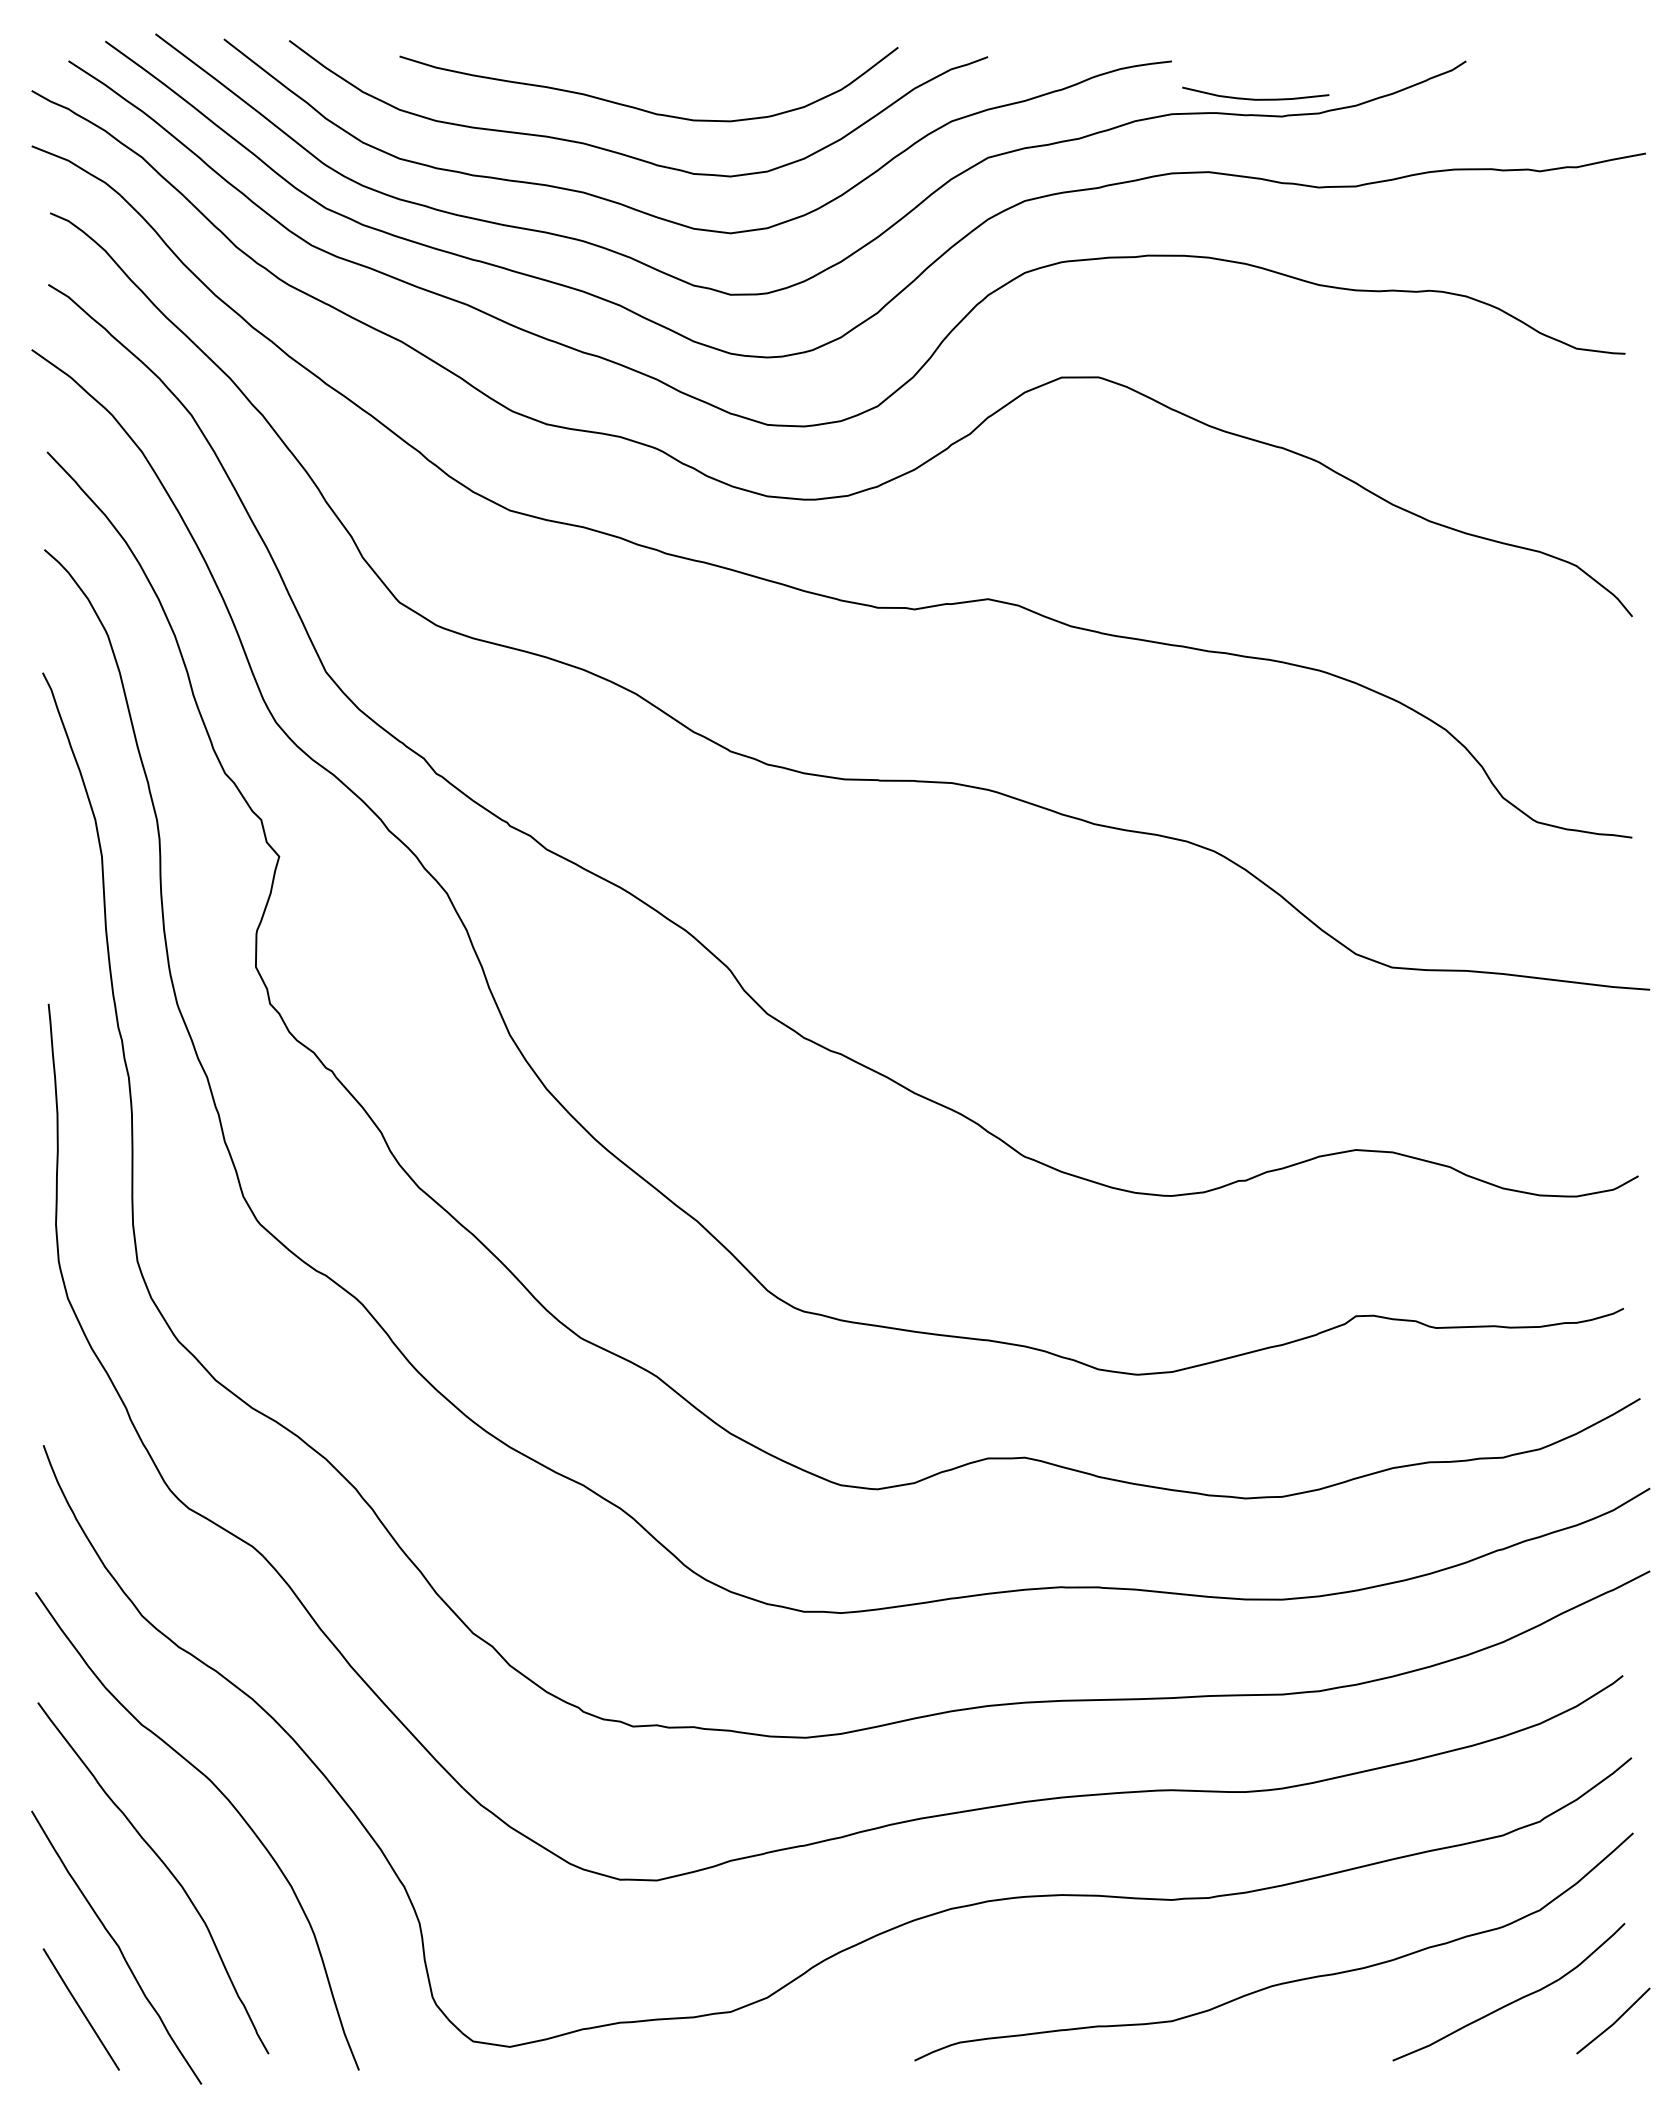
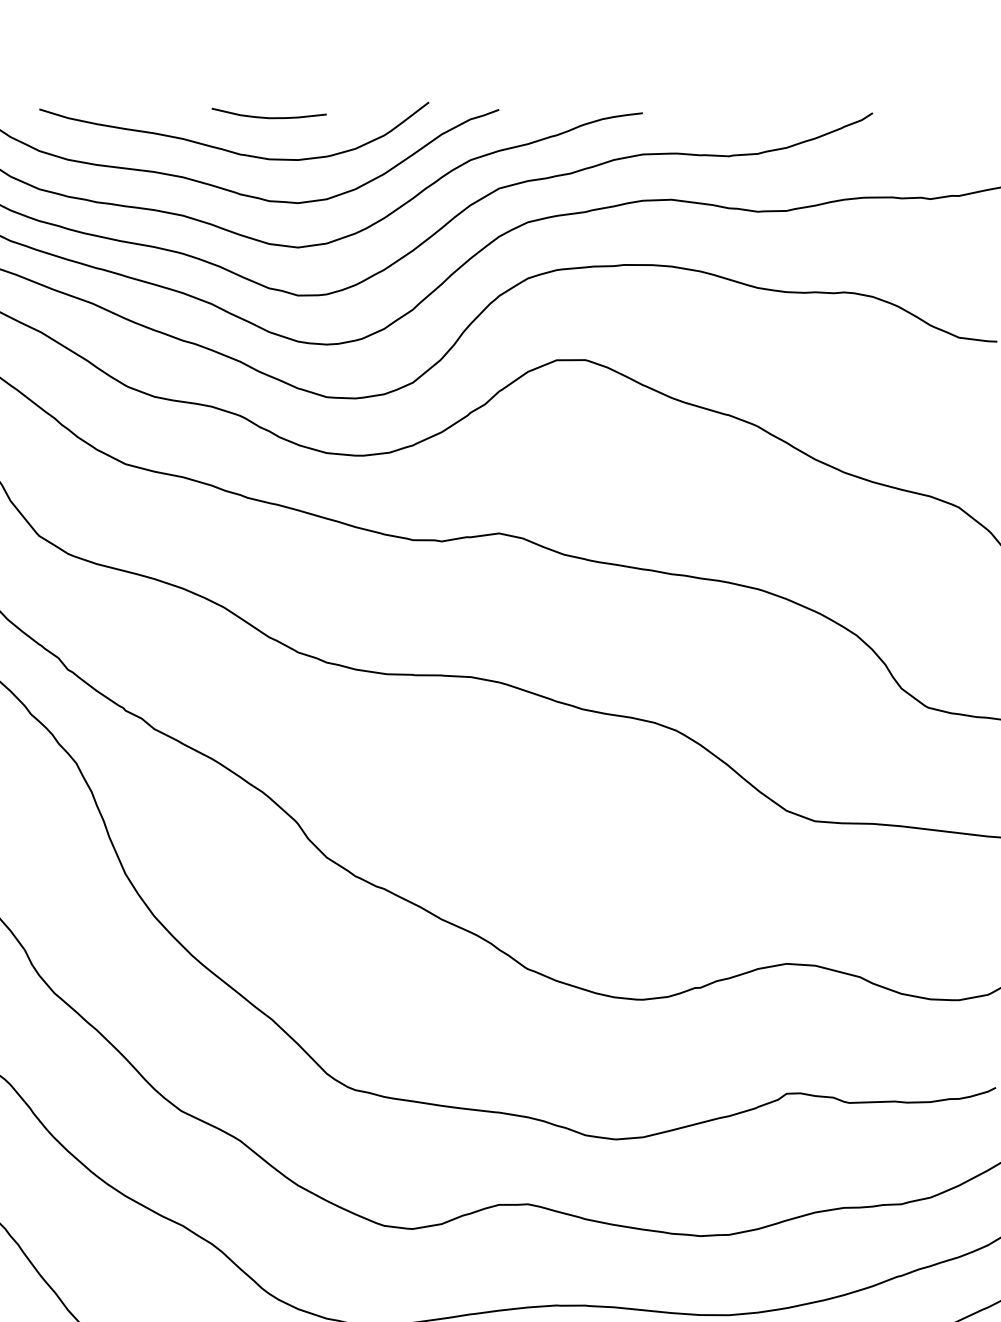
curve: (1255, 98) -> (269, 117), moved

